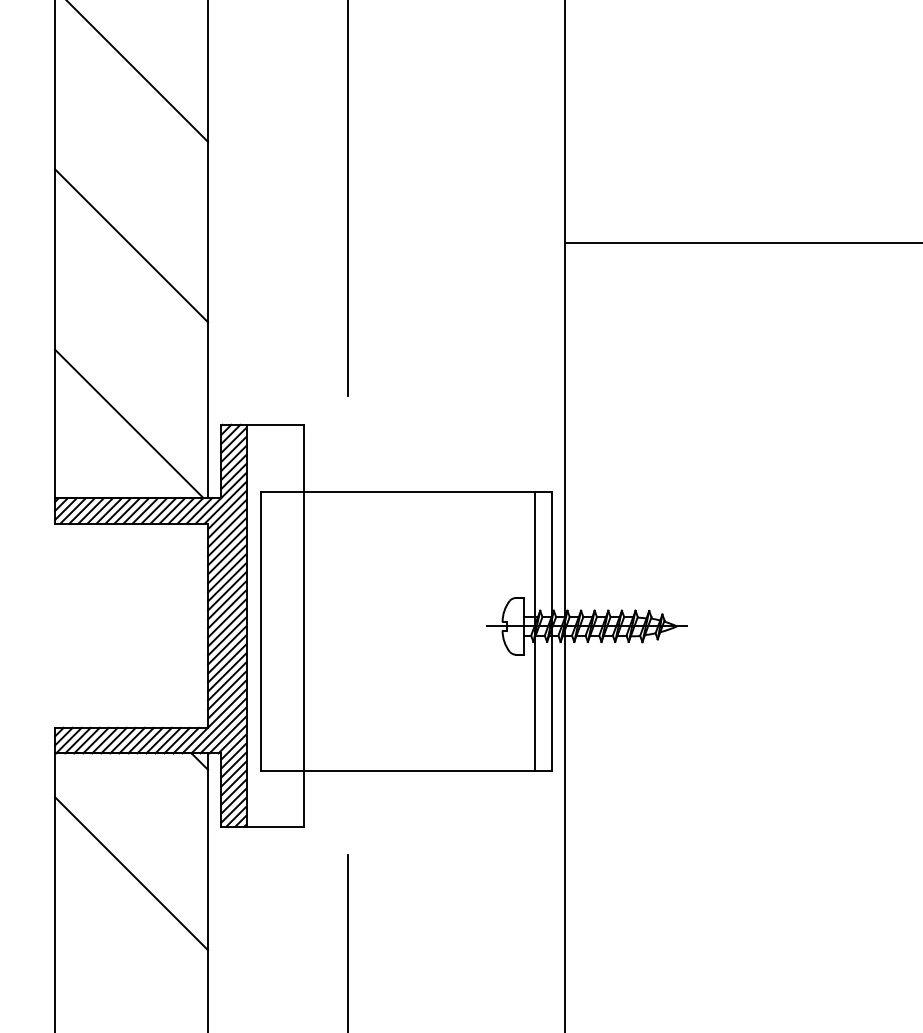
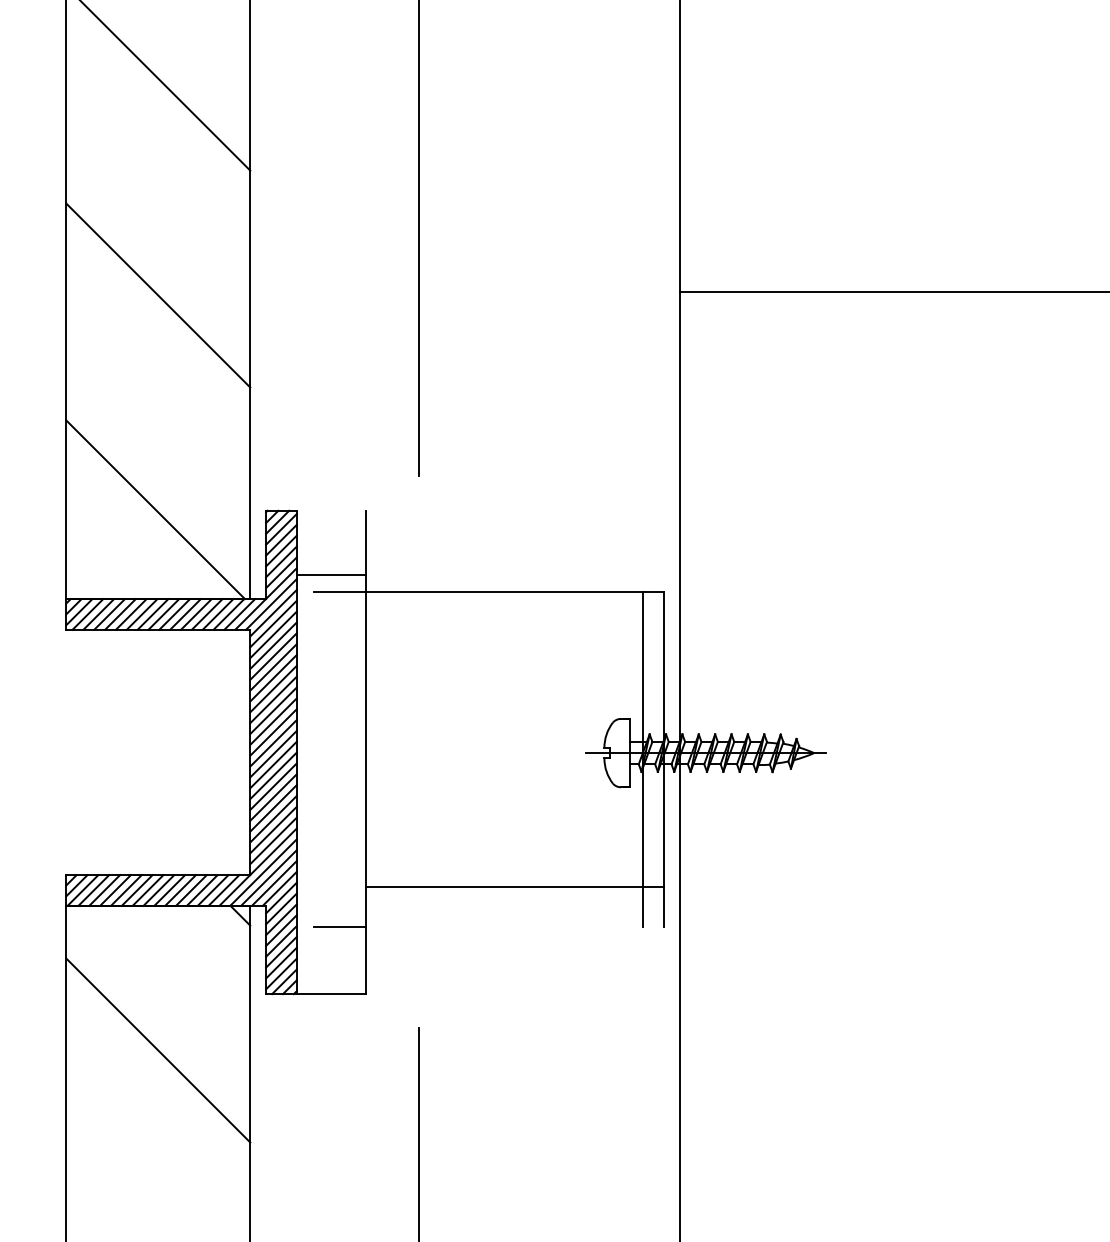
line: (274, 424) -> (330, 574), moved
line: (261, 630) -> (314, 758), removed
line: (427, 770) -> (514, 886), moved

